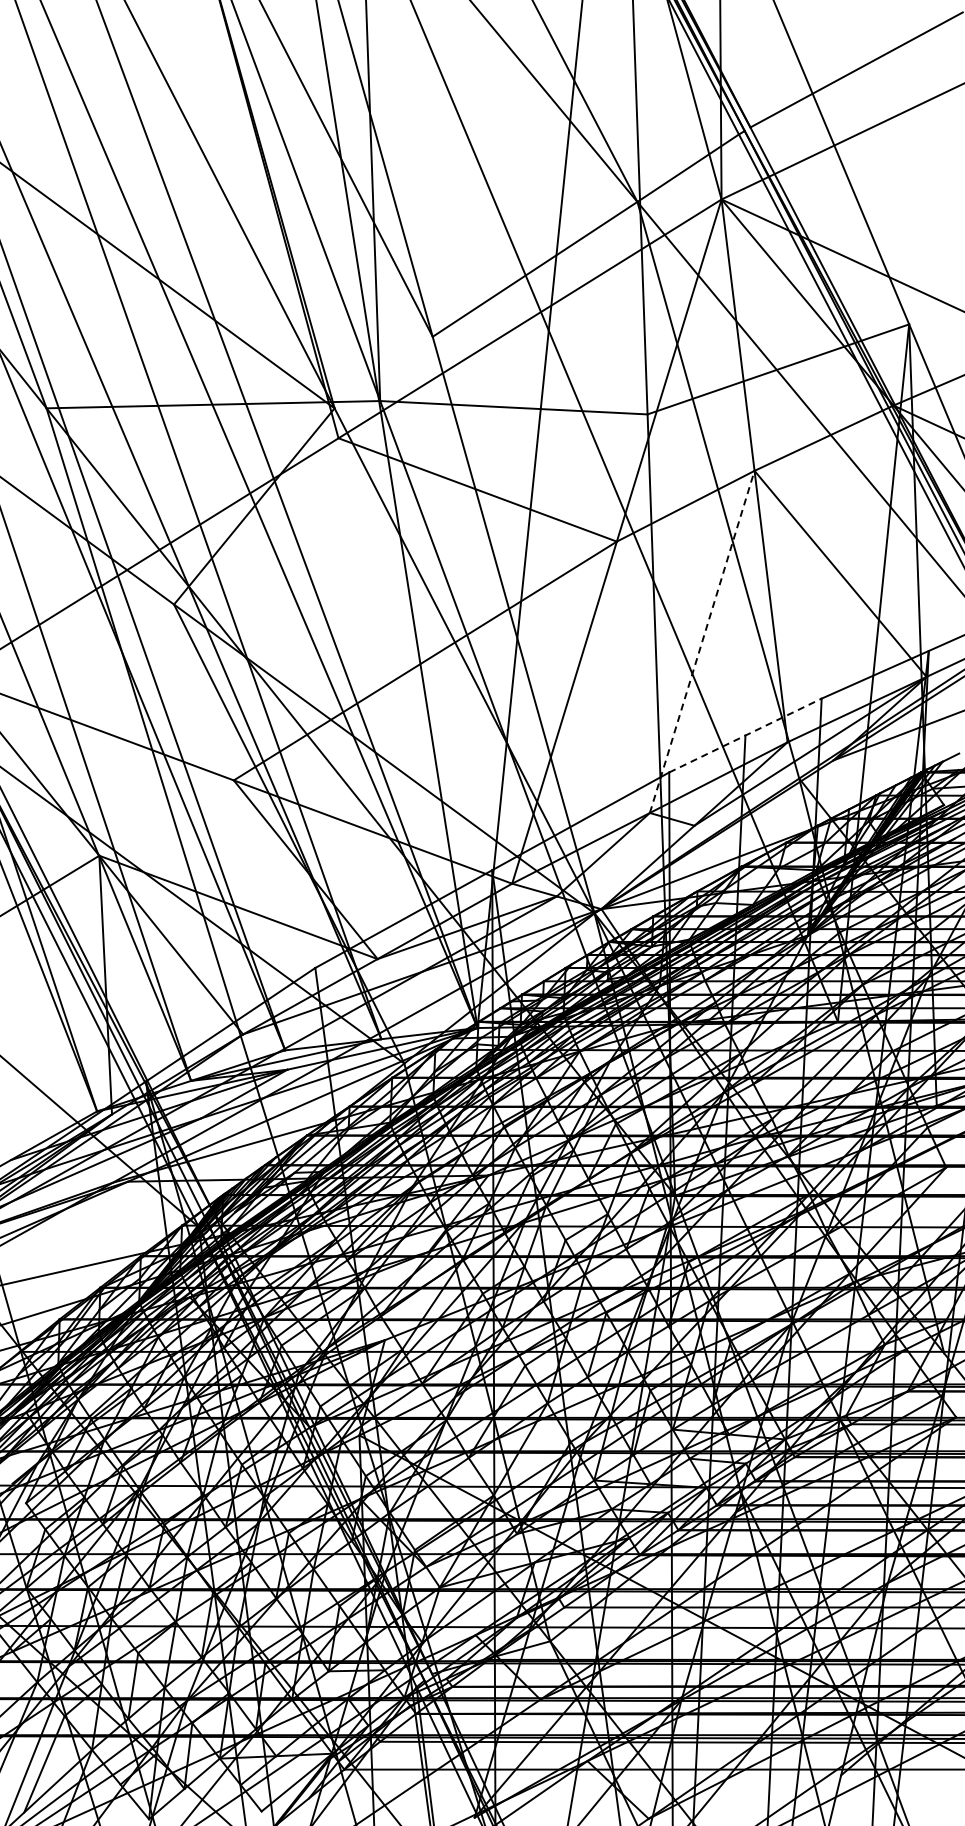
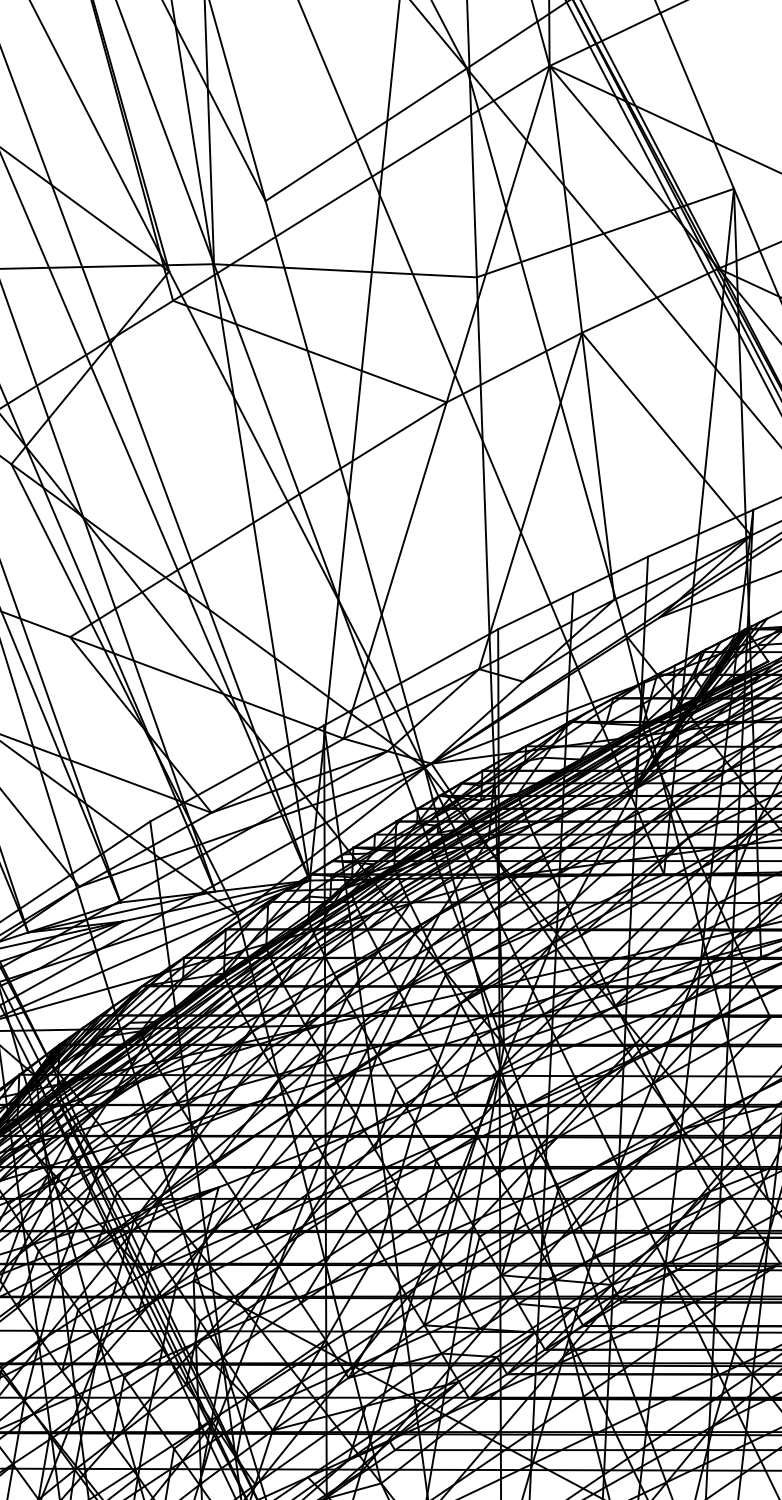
line: (702, 641) -> (530, 500), dashed -> solid
line: (745, 735) -> (573, 592), dashed -> solid

